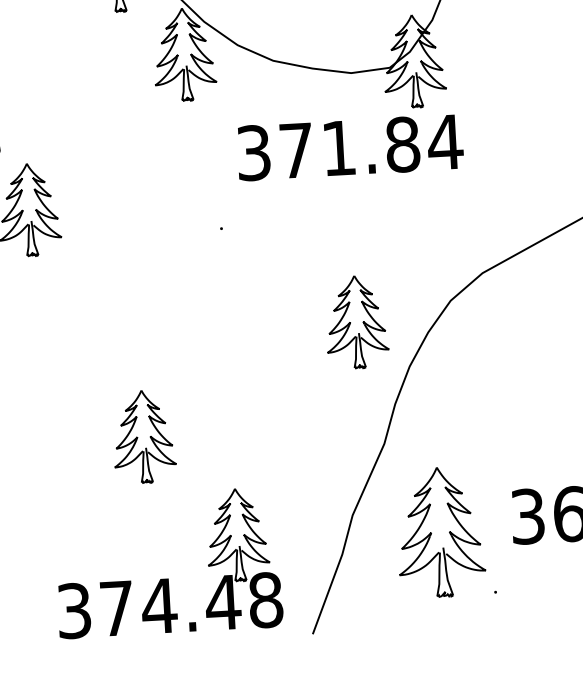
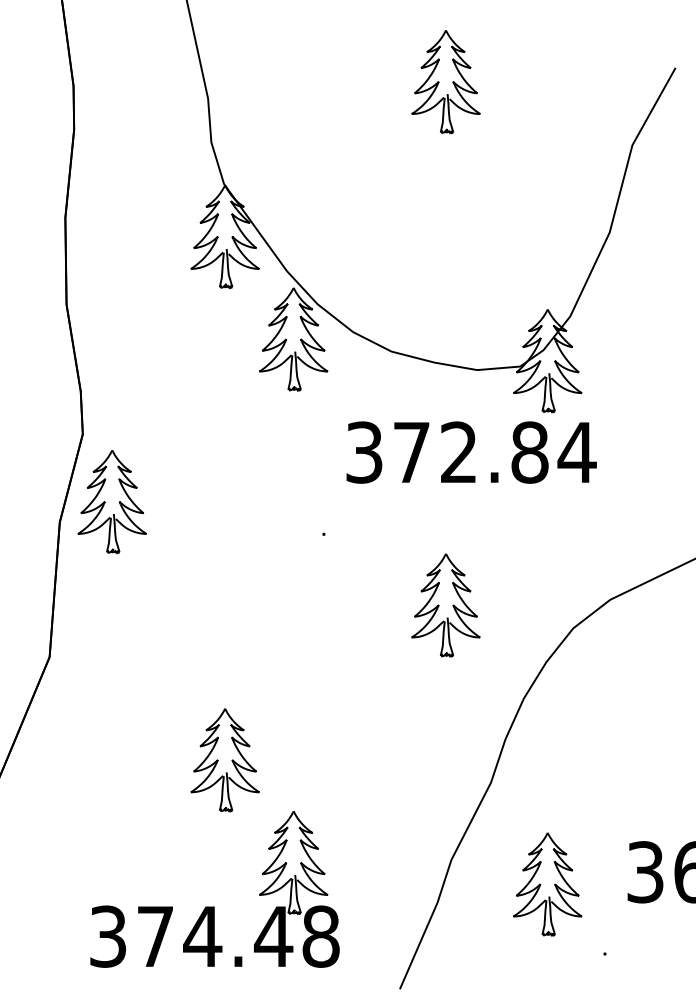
text: (338, 147) -> (458, 451), 371.84 -> 372.84
part: (356, 322) -> (445, 605), moved
part: (440, 532) -> (547, 884), size x0.71
part: (168, 578) -> (214, 906), moved

